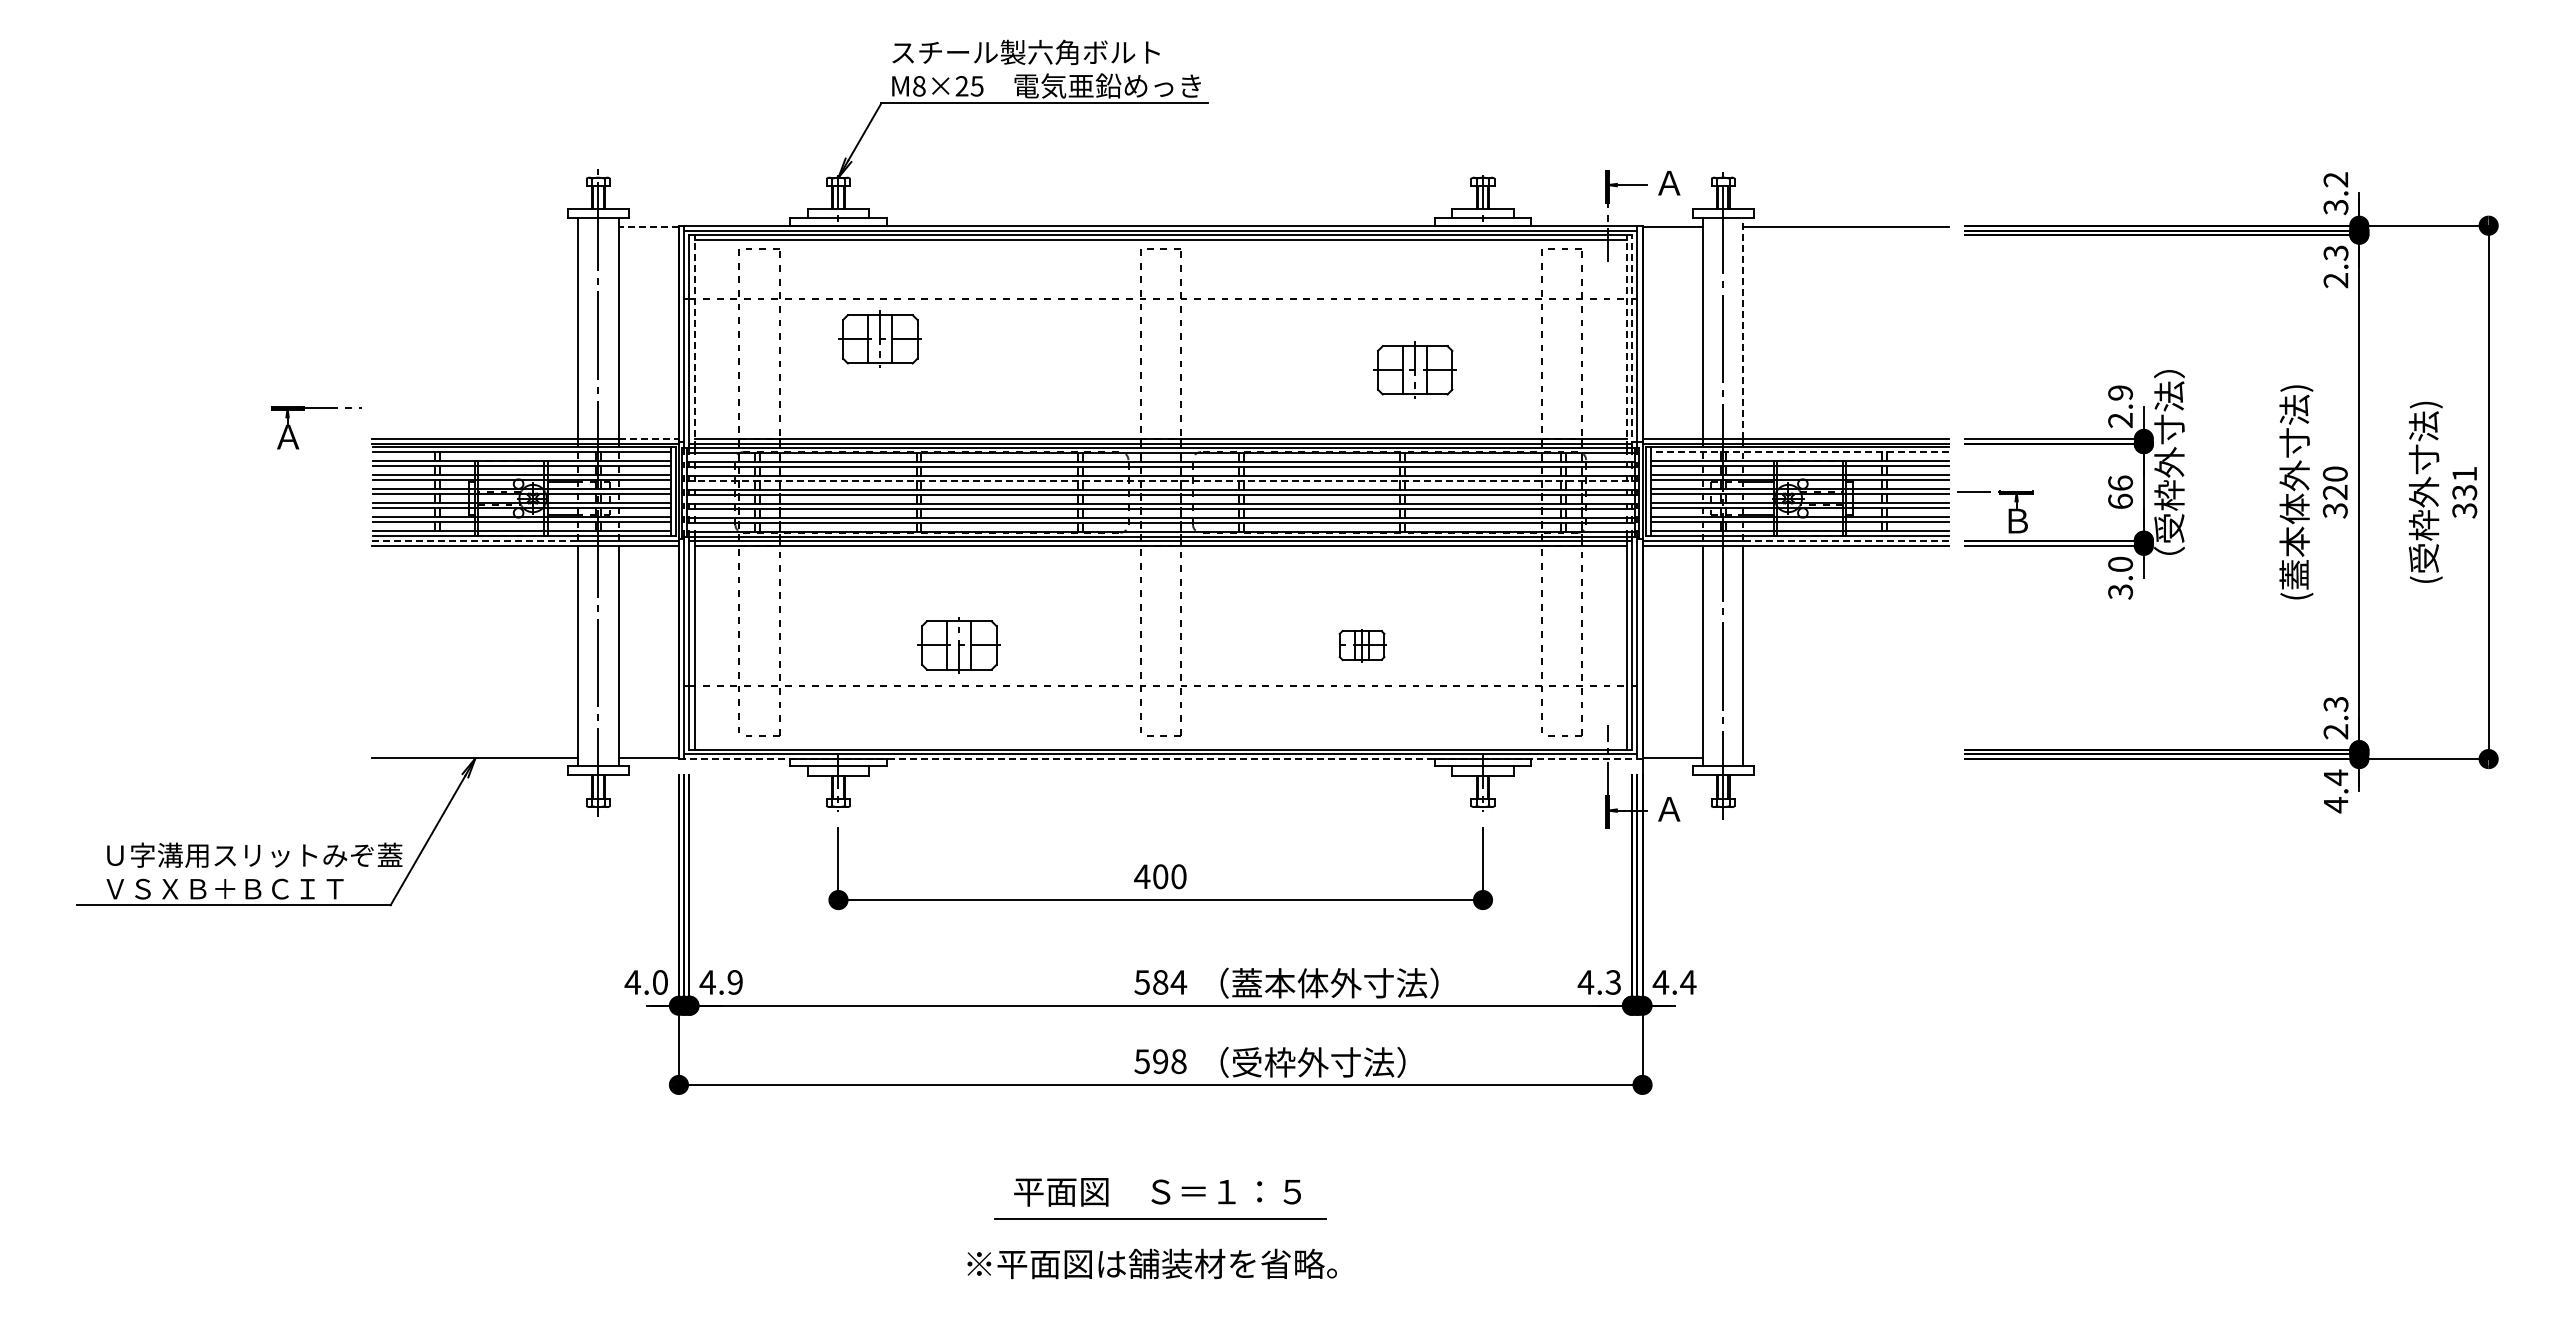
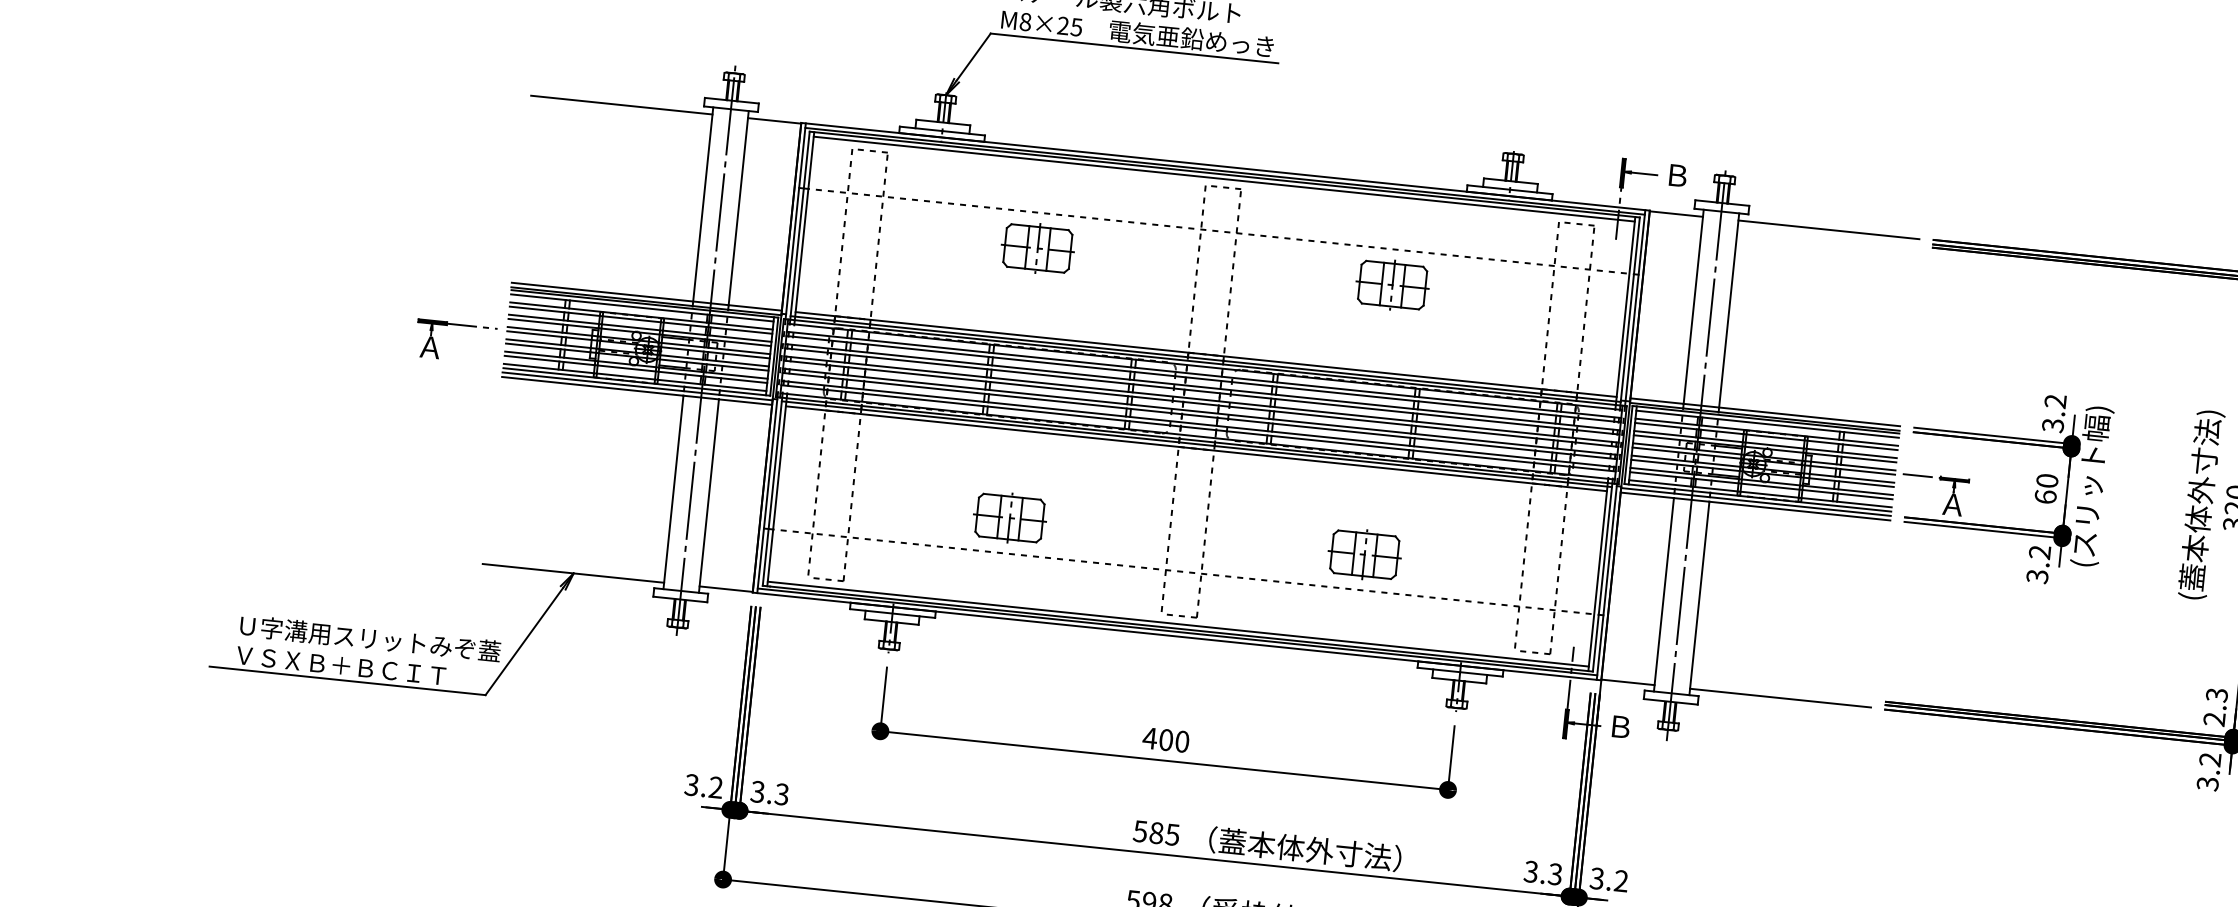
text: (1669, 182) -> (1677, 175), Ａ -> Ｂ
line: (475, 226) -> (622, 105), added
line: (648, 226) -> (774, 120), dashed -> solid
line: (1743, 328) -> (1729, 310), dashed -> solid
part: (879, 338) -> (1037, 247), moved
line: (694, 341) -> (804, 226), dashed -> solid
line: (1626, 341) -> (1625, 311), dashed -> solid
line: (1632, 341) -> (1630, 311), dashed -> solid
part: (1414, 369) -> (1392, 284), moved
text: (2120, 406) -> (2054, 413), 2.9 -> 3.2
part: (316, 408) -> (457, 324), moved
line: (649, 438) -> (756, 307), dashed -> solid
line: (1799, 452) -> (1767, 424), dashed -> solid
text: (2171, 472) -> (2093, 476), （受枠外寸法） -> (スリット幅)
line: (1160, 480) -> (1202, 391), dashed -> solid
text: (2120, 482) -> (2047, 480), 66 -> 60
text: (2017, 520) -> (1953, 504), Ｂ -> Ａ
line: (475, 540) -> (593, 381), dashed -> solid
line: (1845, 540) -> (1799, 506), dashed -> solid
text: (2120, 564) -> (2039, 552), 3.0 -> 3.2
part: (1361, 645) -> (1364, 554), size x1.67
line: (1160, 745) -> (1178, 624), added
line: (1845, 758) -> (1780, 698), added
line: (1160, 759) -> (1176, 636), dashed -> solid
text: (2335, 791) -> (2208, 771), 4.4 -> 3.2
text: (1669, 809) -> (1620, 727), Ａ -> Ｂ
text: (645, 982) -> (702, 786), 4.0 -> 3.2
text: (720, 982) -> (769, 793), 4.9 -> 3.3
text: (1178, 982) -> (1172, 834), 584 -> 585
text: (1585, 982) -> (1530, 871), 4.3 -> 3.3
text: (1674, 982) -> (1609, 879), 4.4 -> 3.2

